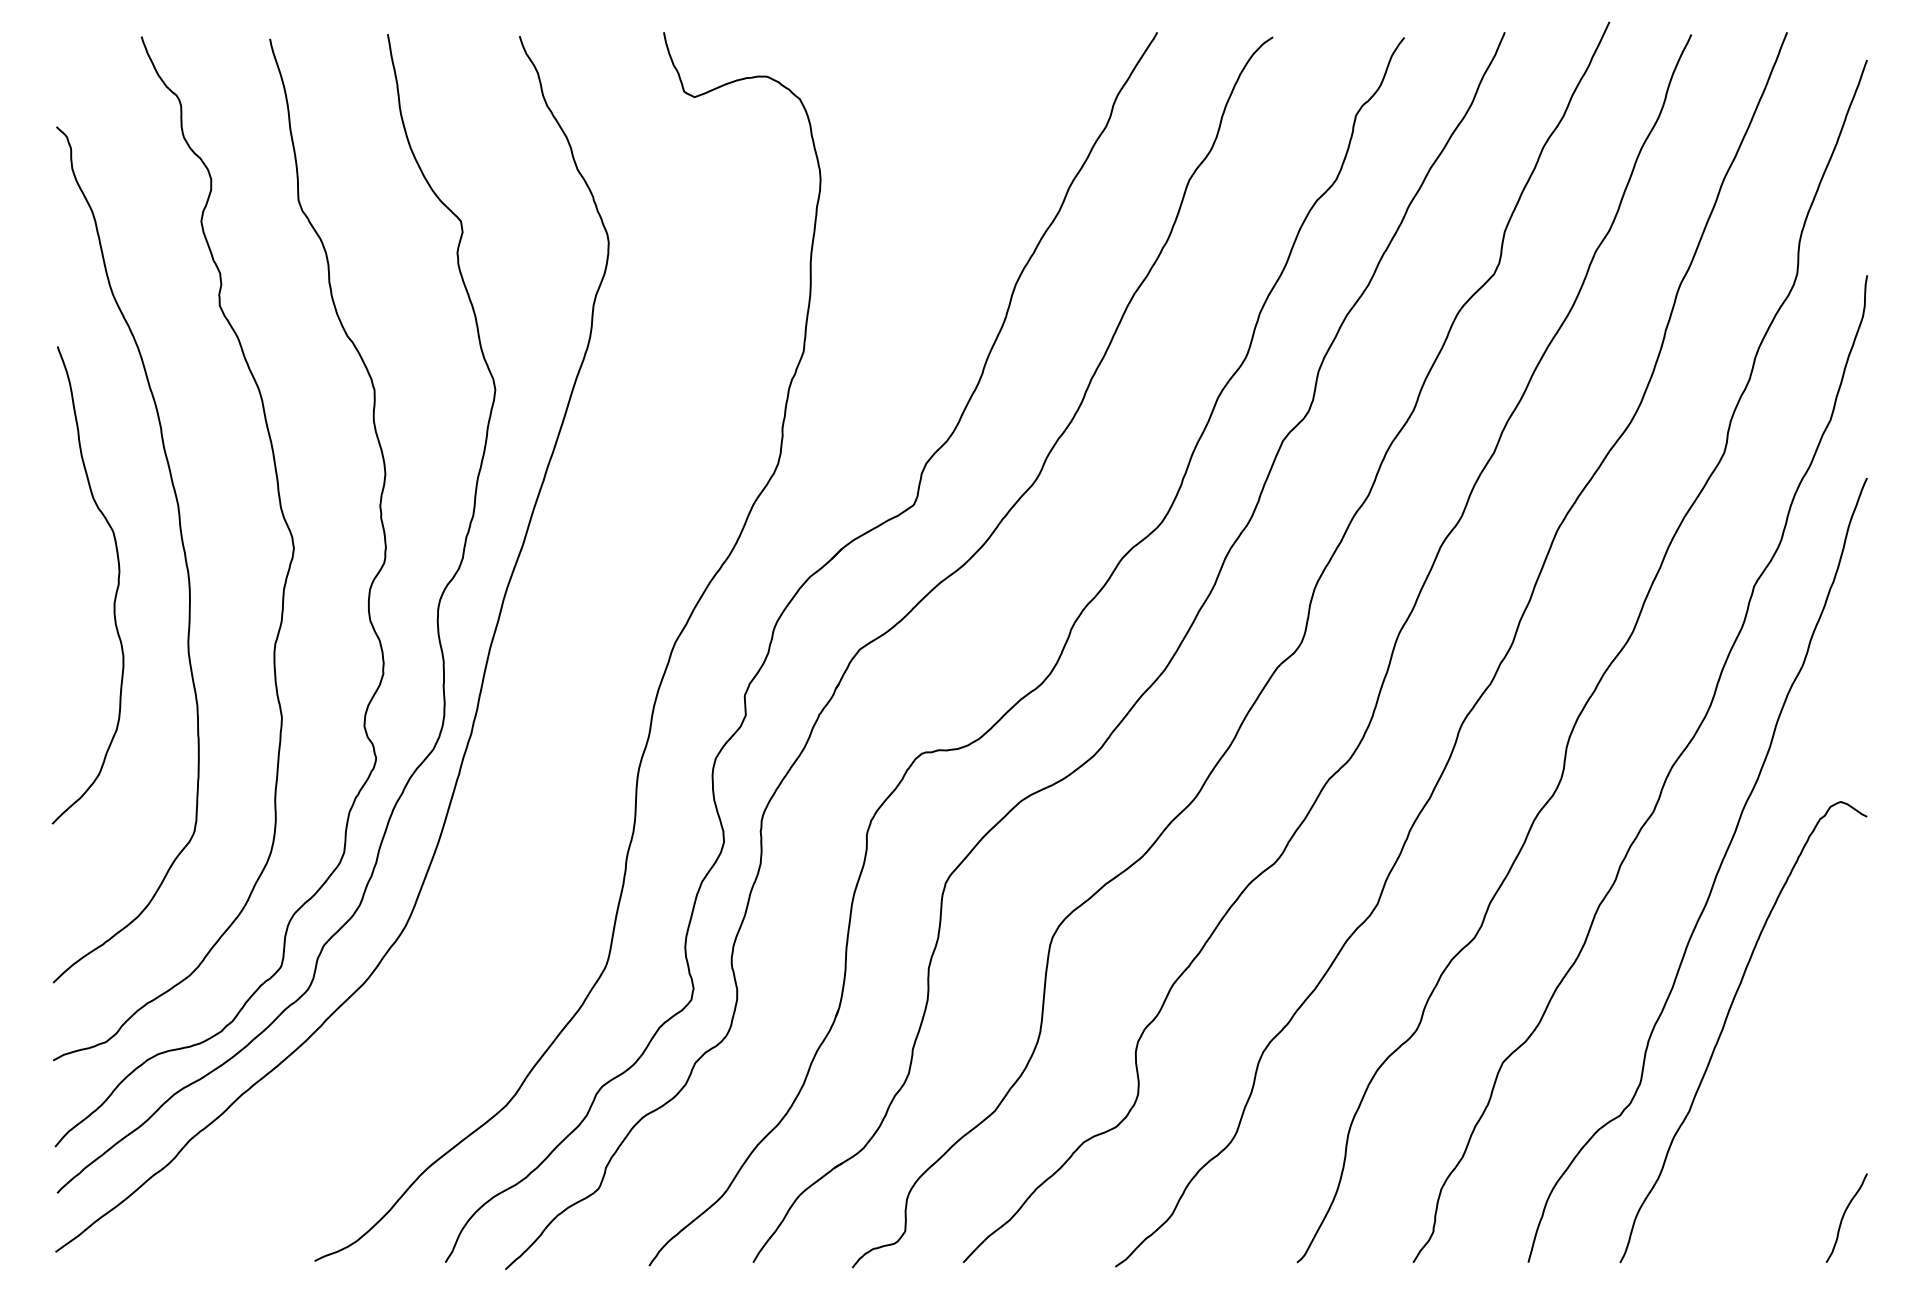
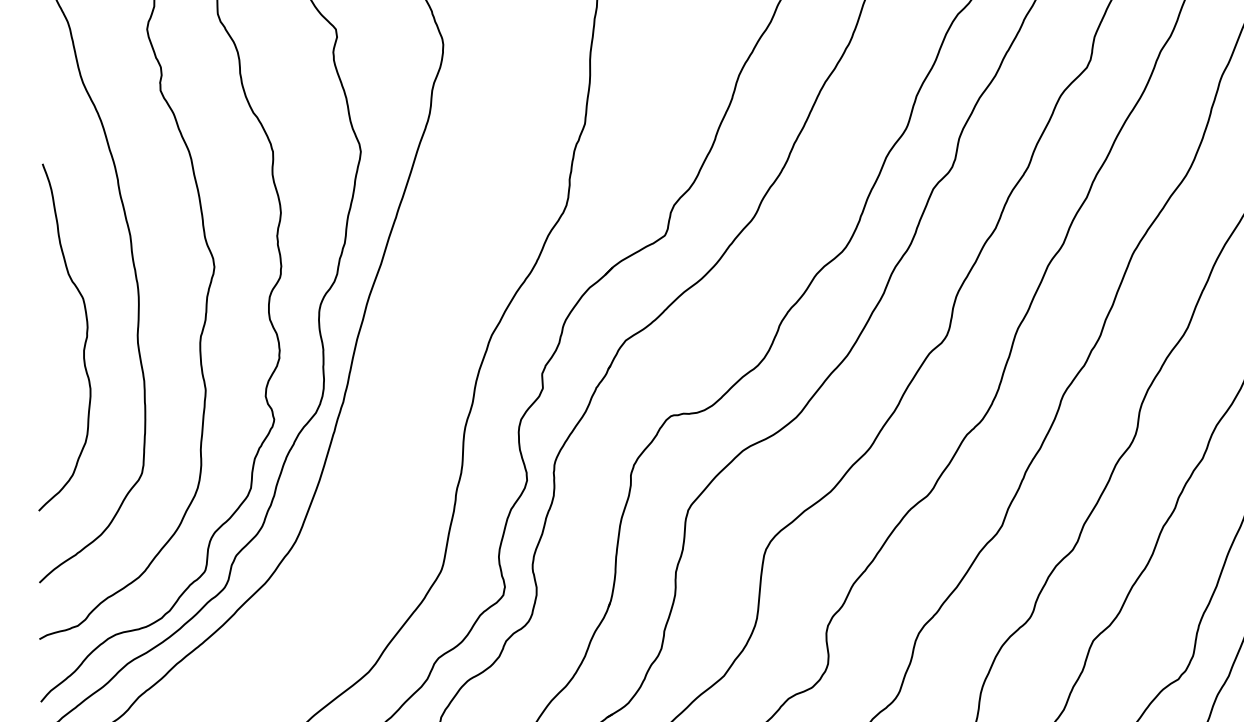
curve: (115, 592) -> (84, 342), moved

